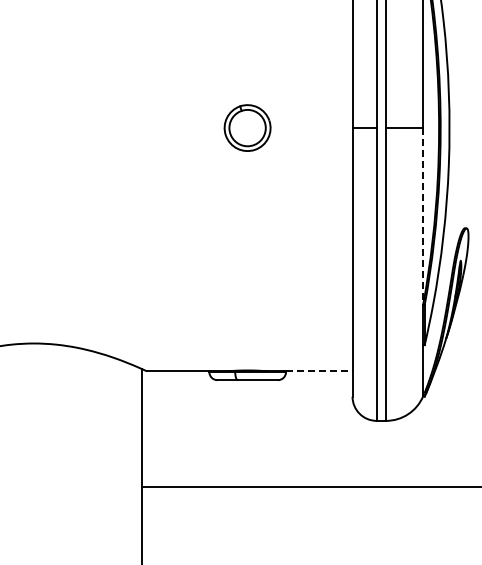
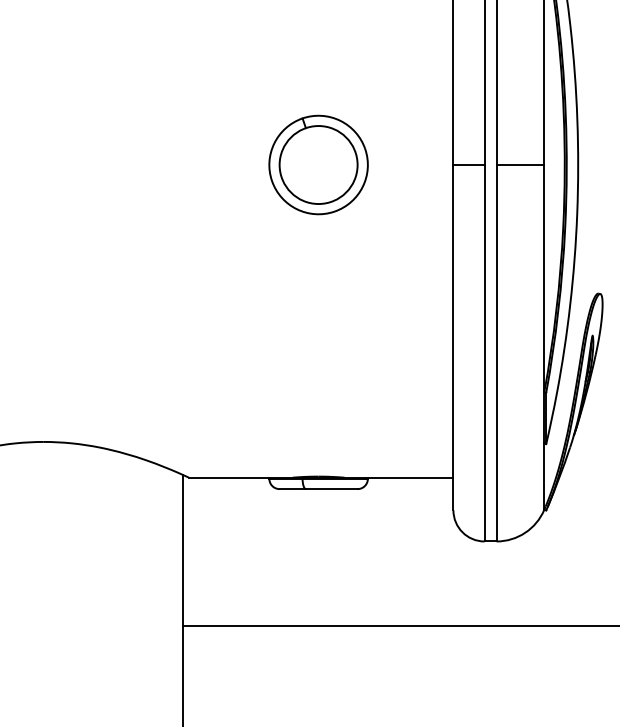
part: (247, 127) -> (318, 164), size x1.67
line: (423, 216) -> (544, 278), dashed -> solid
line: (319, 371) -> (410, 477), dashed -> solid

